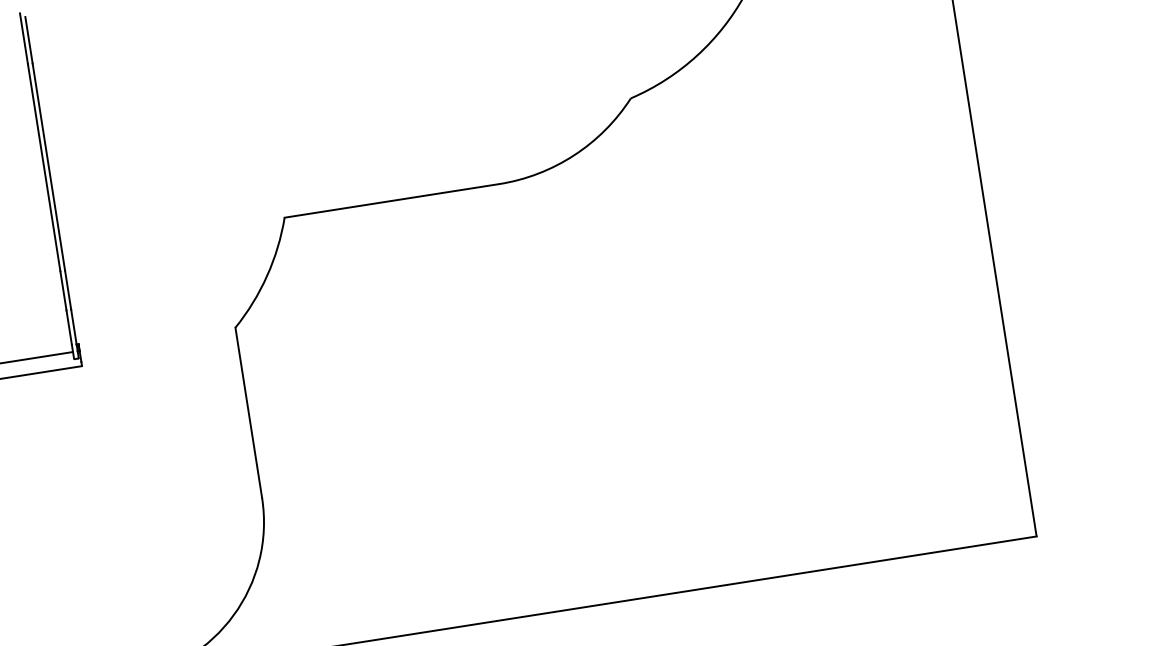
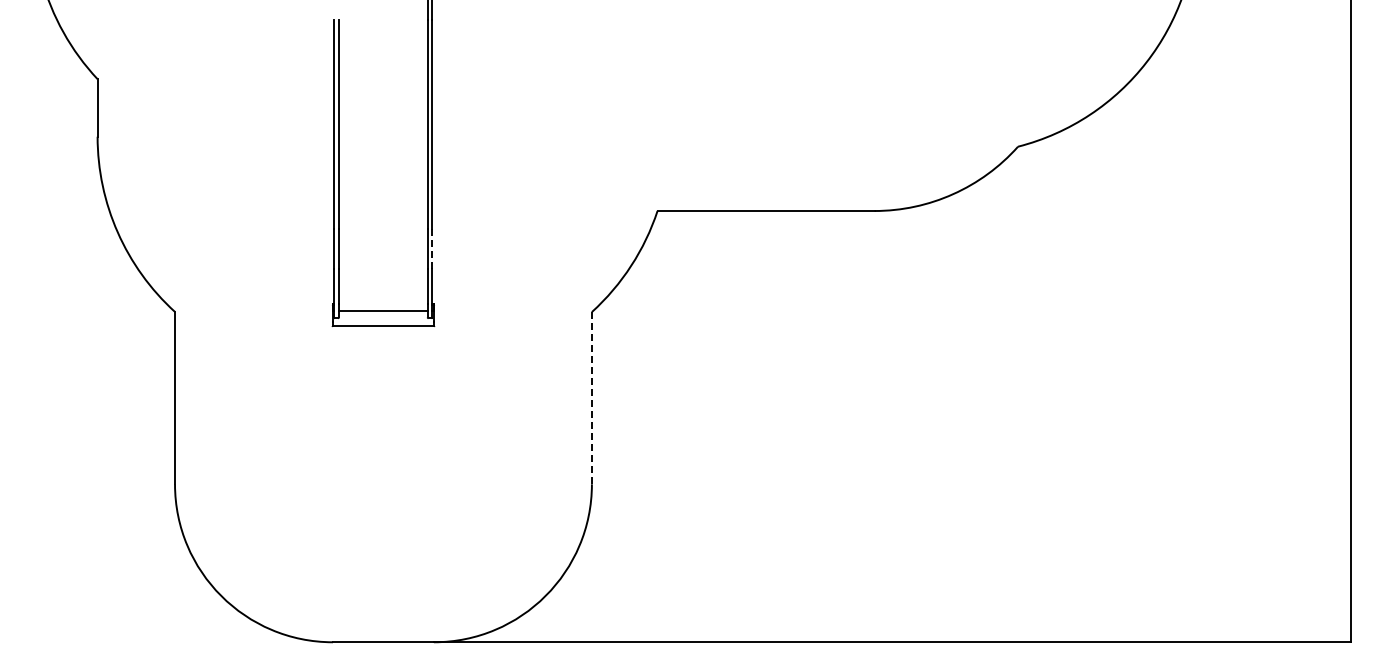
line: (68, 290) -> (432, 249), solid -> dashed
line: (248, 413) -> (591, 398), solid -> dashed

